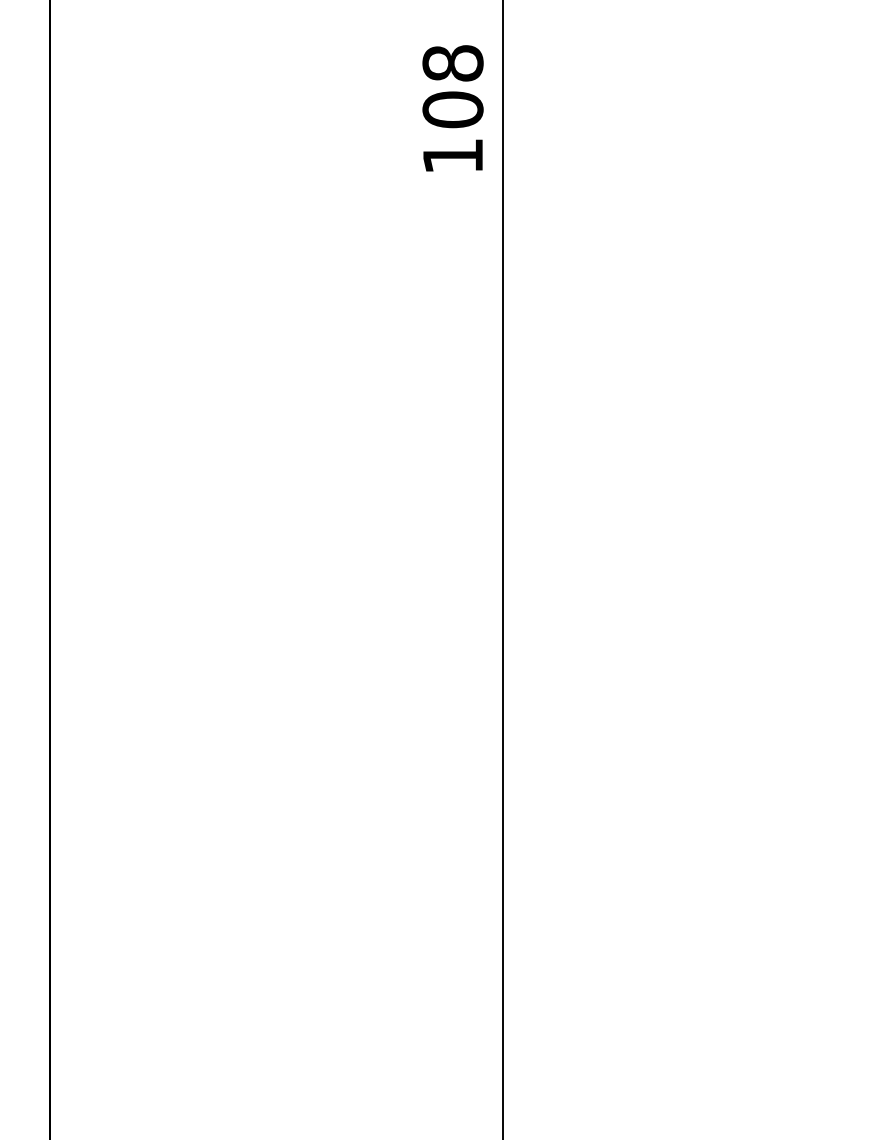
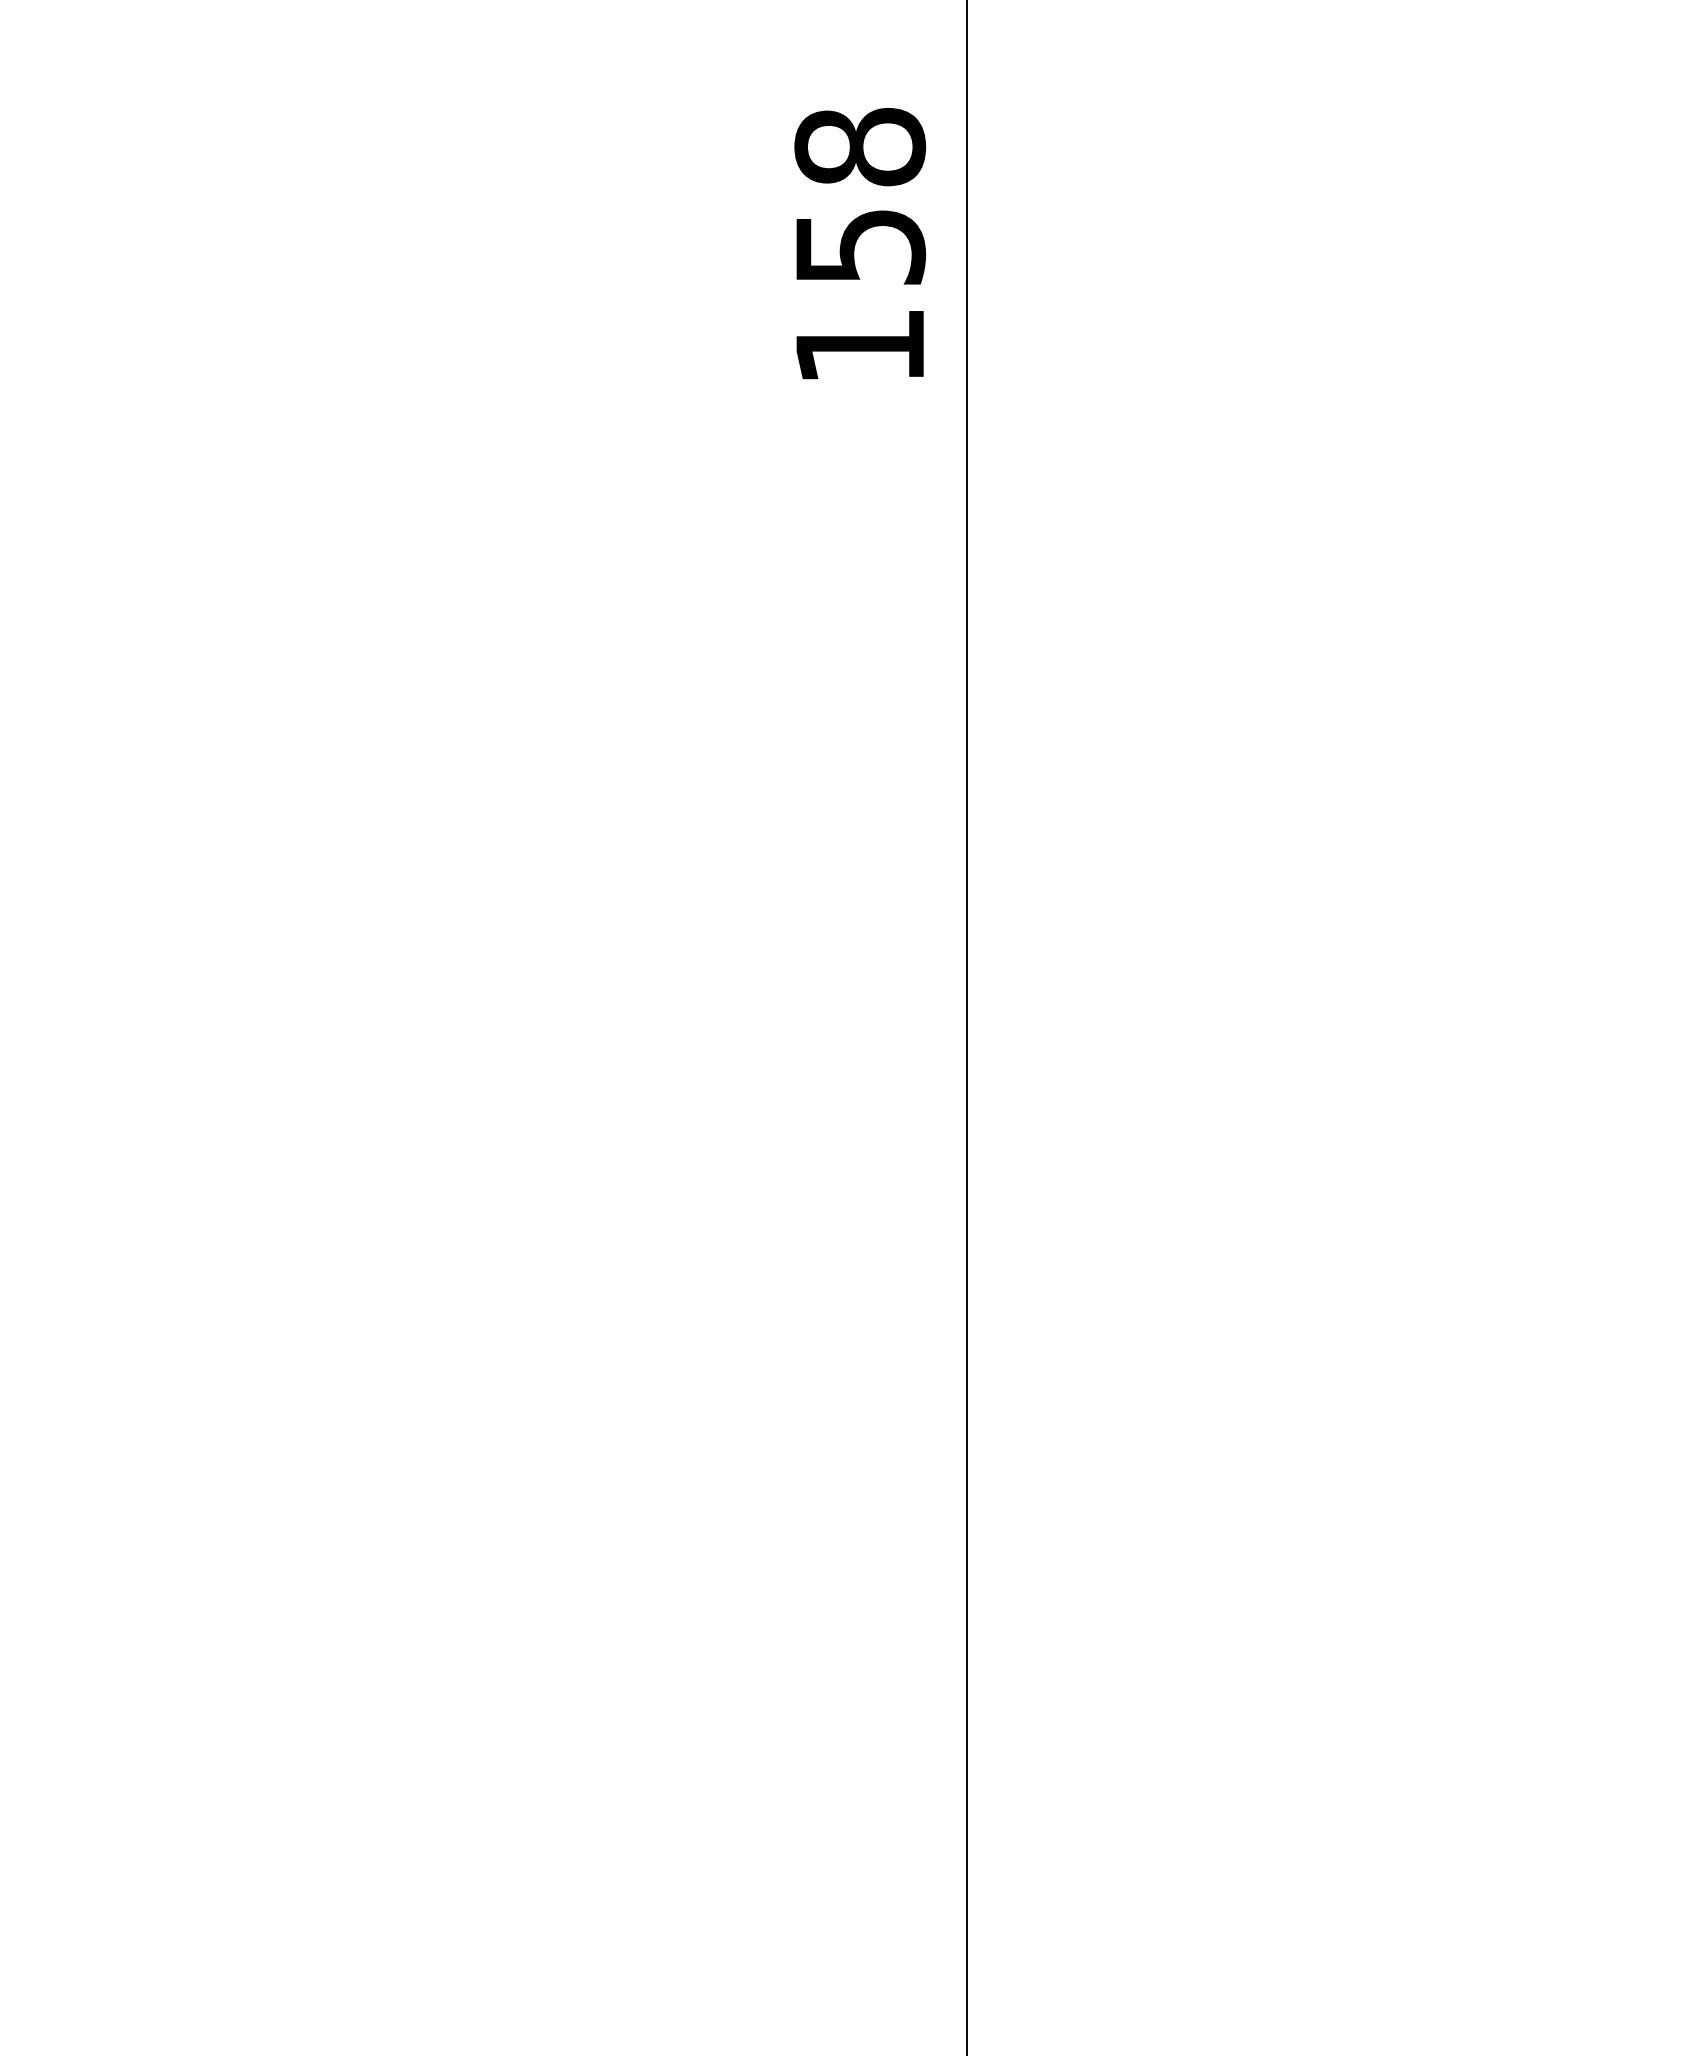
text: (452, 109) -> (859, 246), 108 -> 158

